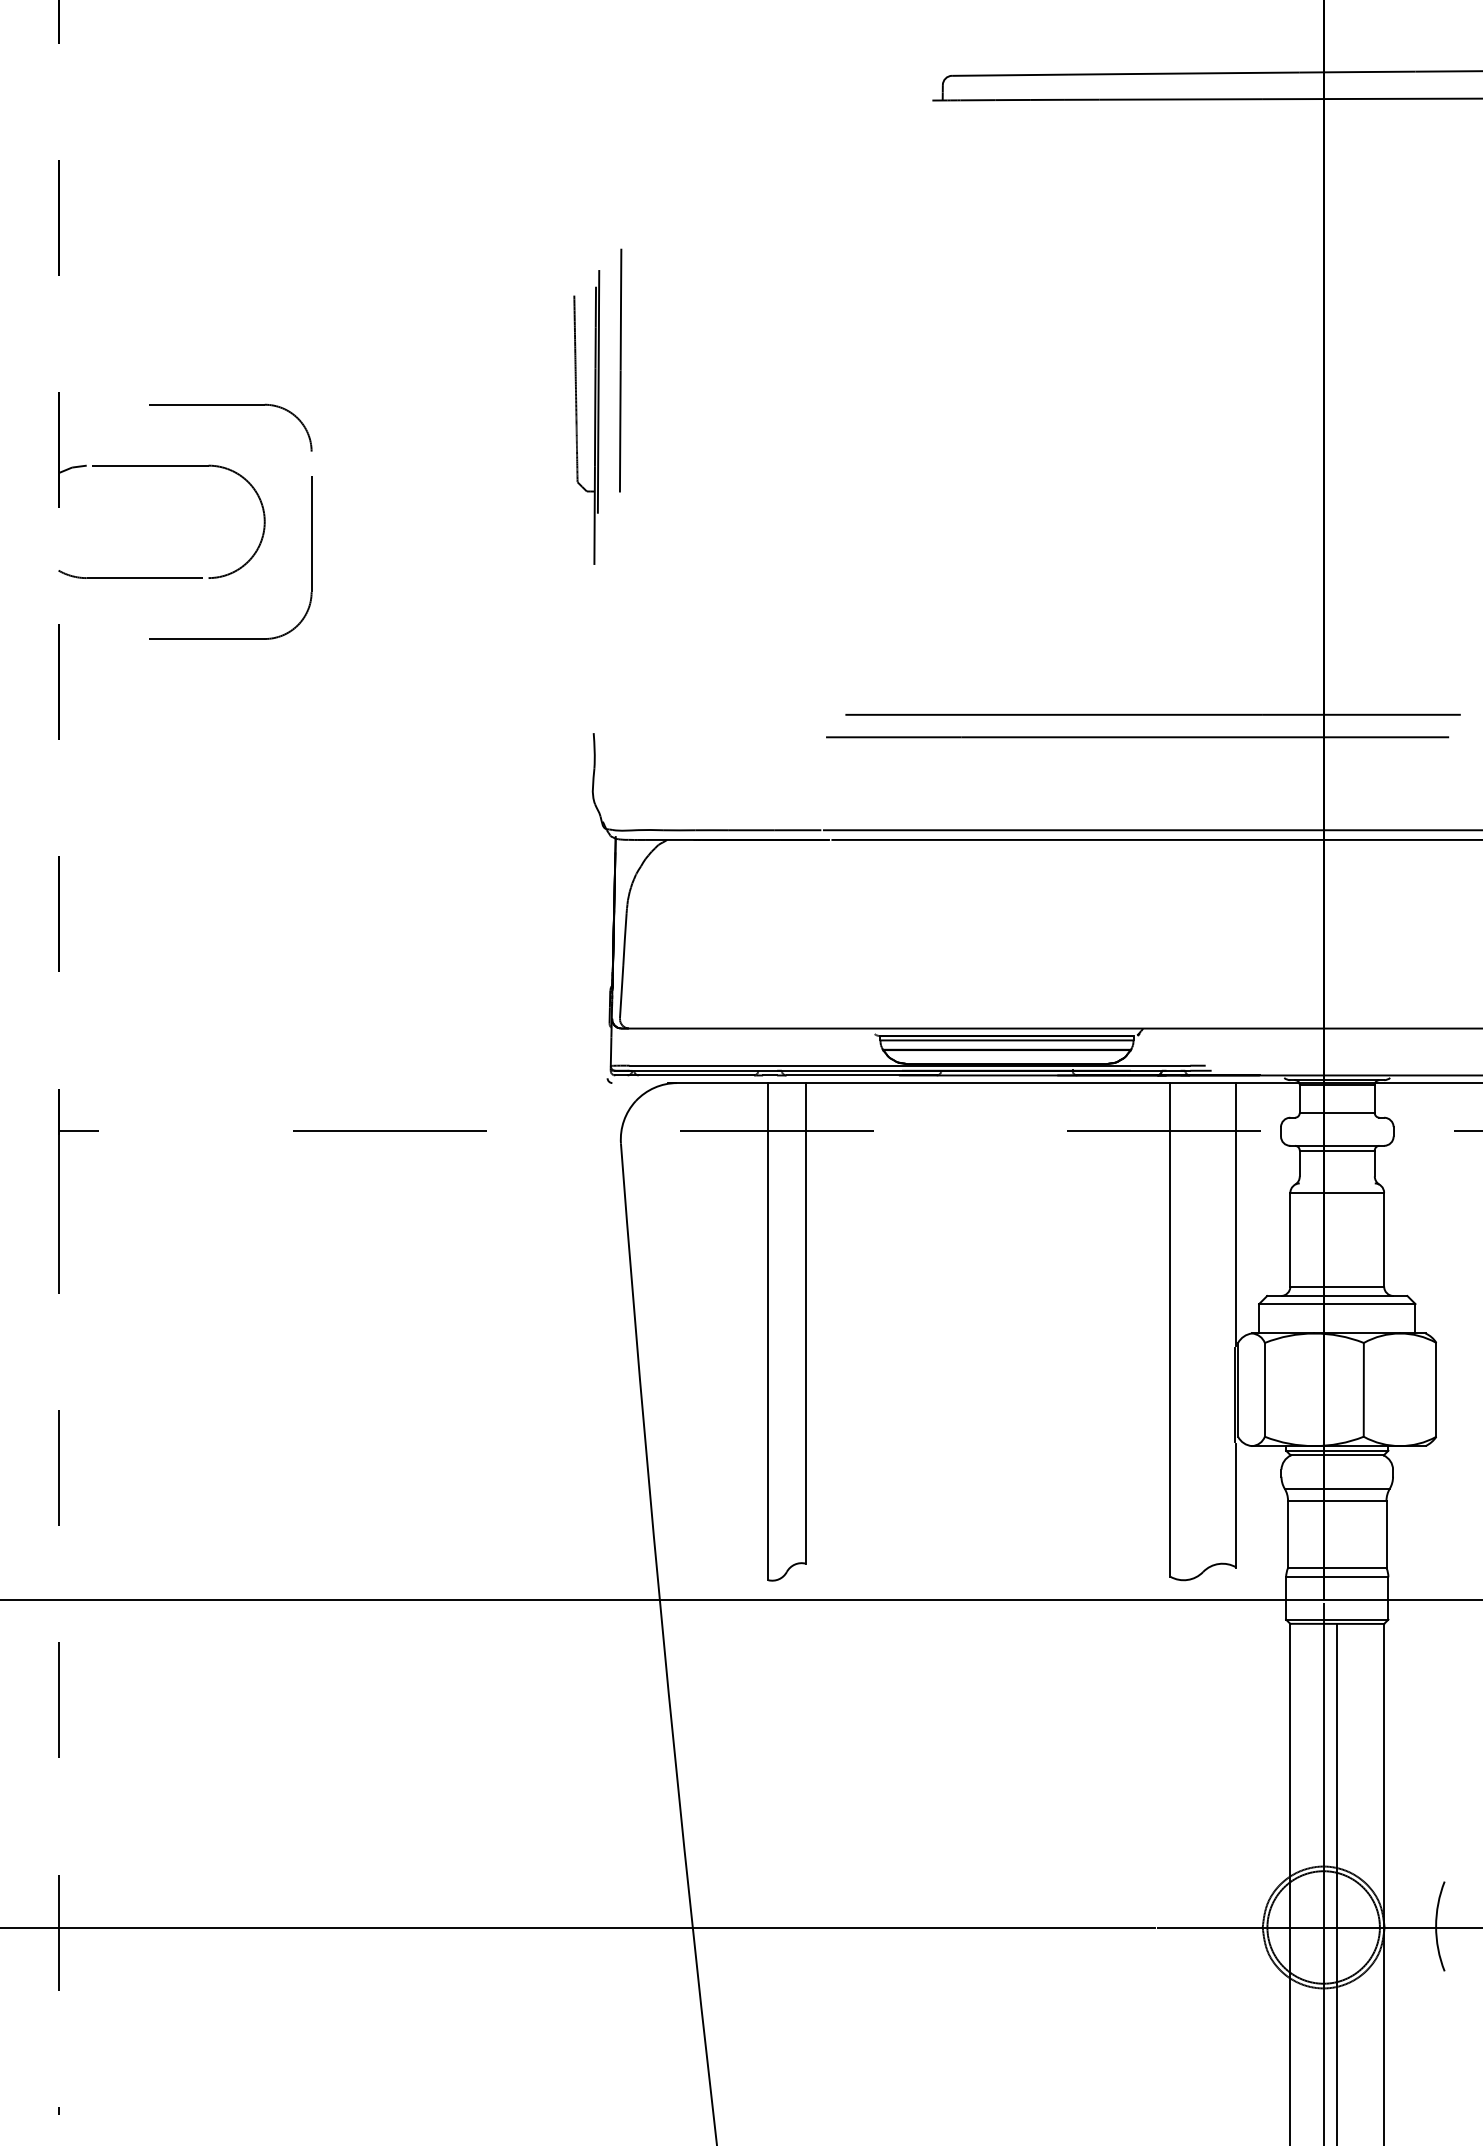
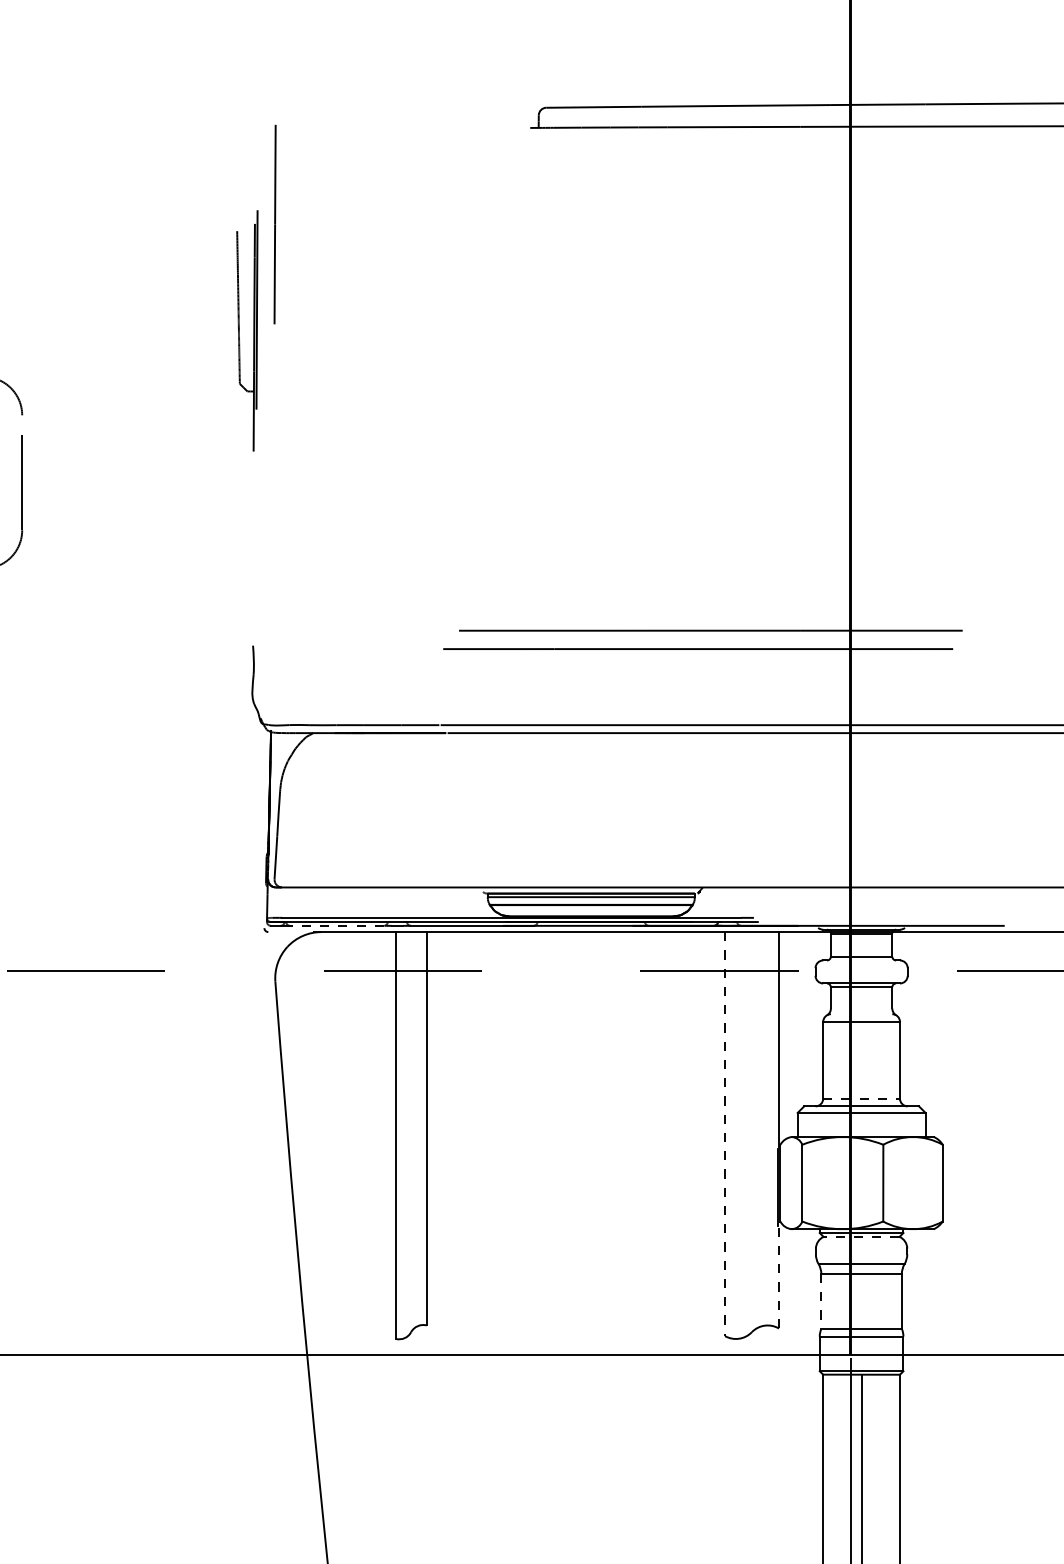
line: (620, 370) -> (274, 224), moved
part: (594, 417) -> (253, 330), moved
line: (695, 1075) -> (336, 925), solid -> dashed
line: (1337, 1286) -> (861, 1098), solid -> dashed
line: (1170, 1329) -> (725, 1133), solid -> dashed
line: (1336, 1455) -> (860, 1236), solid -> dashed
line: (1236, 1505) -> (779, 1277), solid -> dashed
line: (1288, 1534) -> (821, 1301), solid -> dashed

